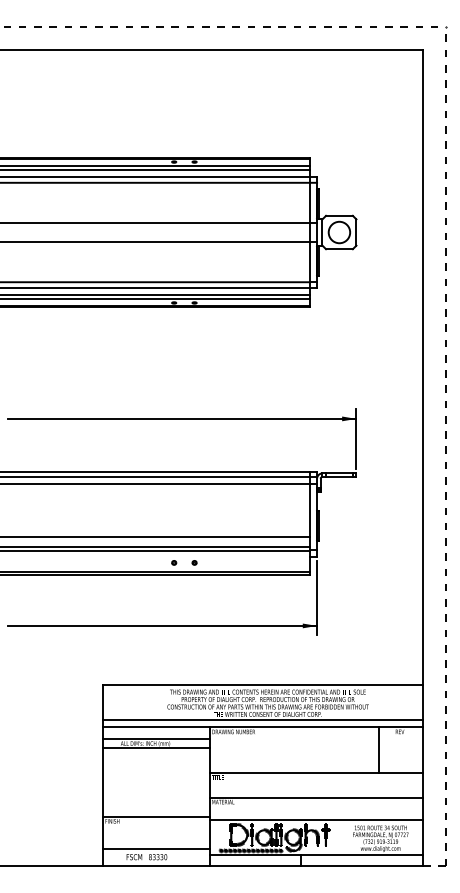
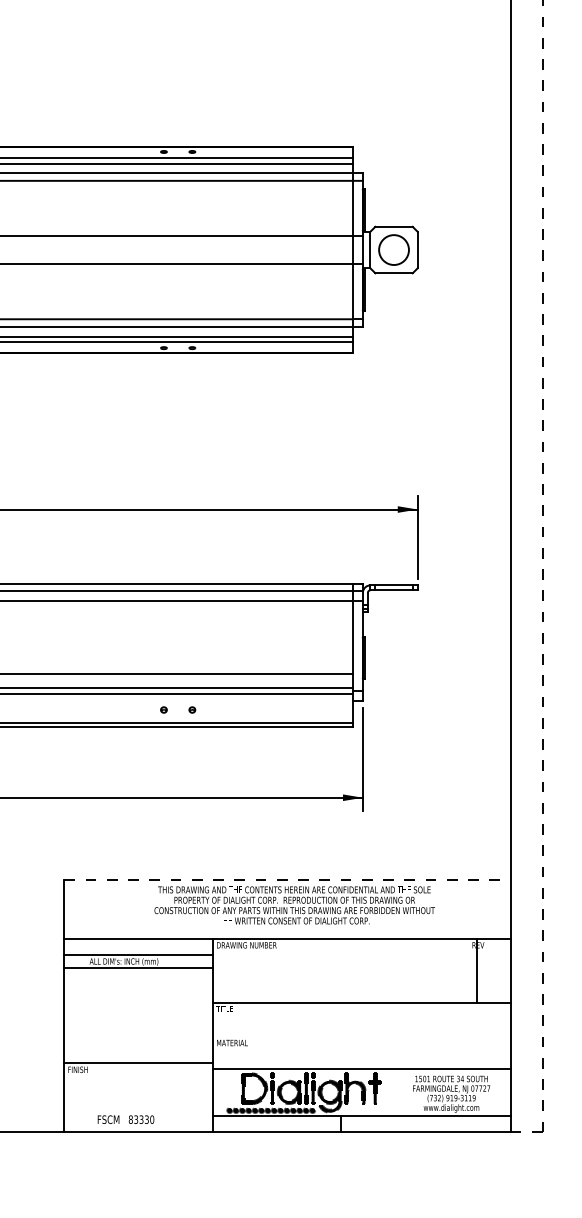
line: (263, 685) -> (288, 880), solid -> dashed
line: (262, 719) -> (286, 928), removed
line: (378, 750) -> (476, 971), moved
line: (316, 797) -> (362, 1036), removed
line: (155, 848) -> (137, 1107), removed

